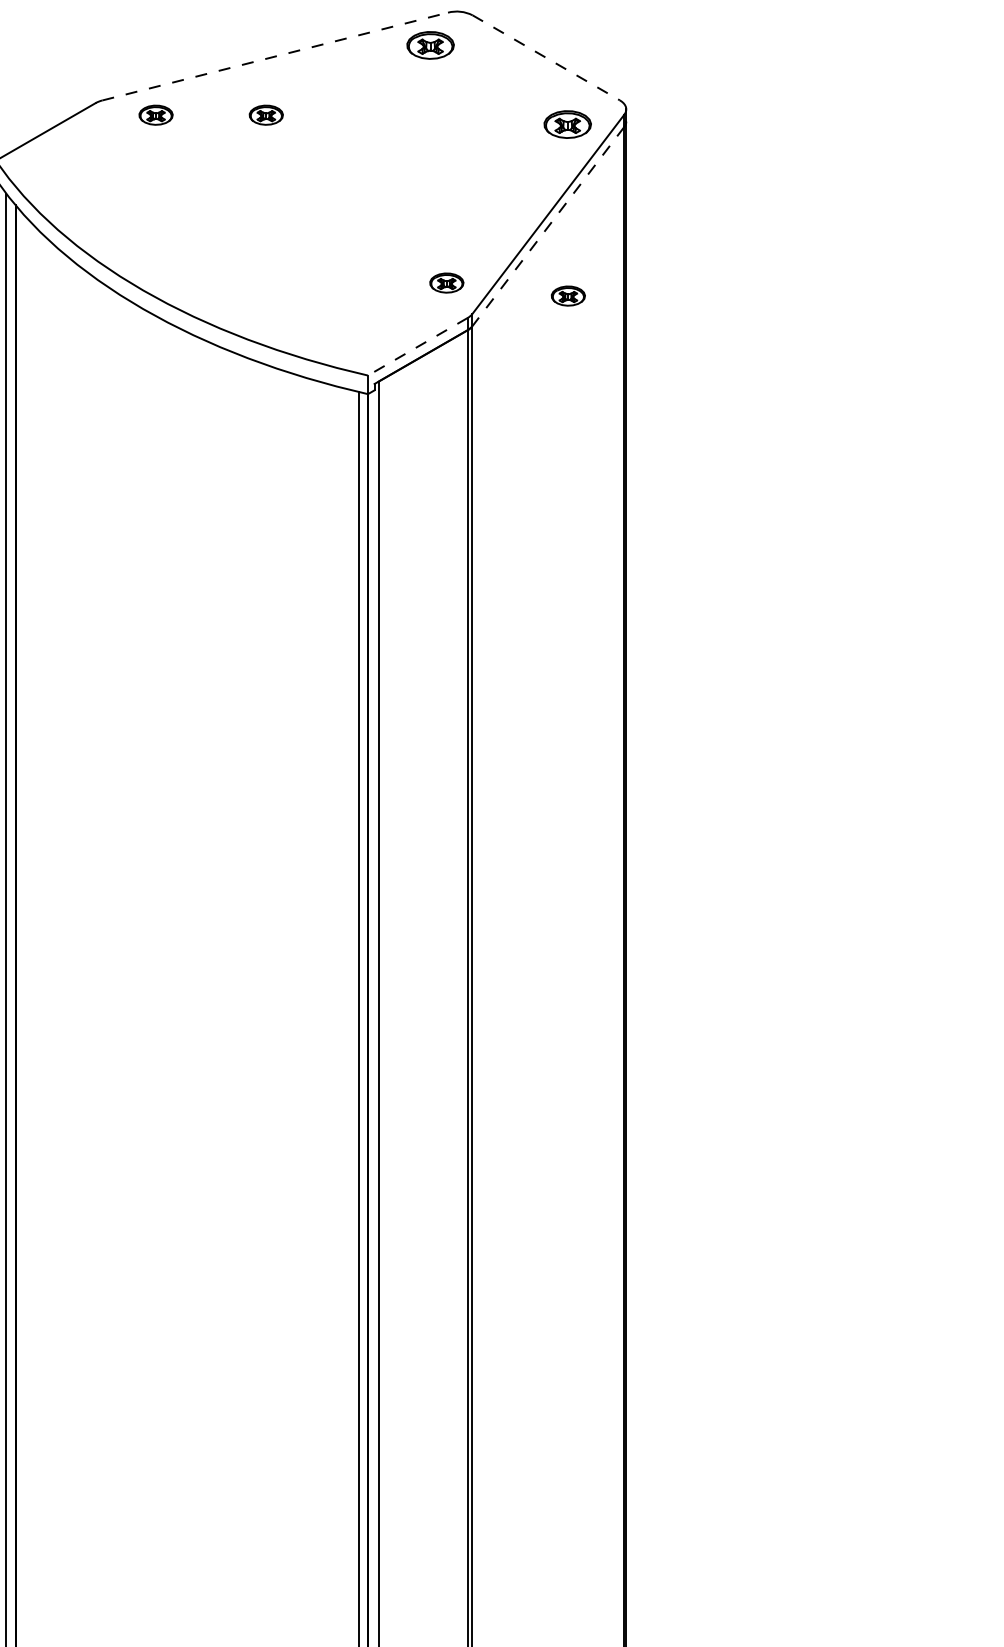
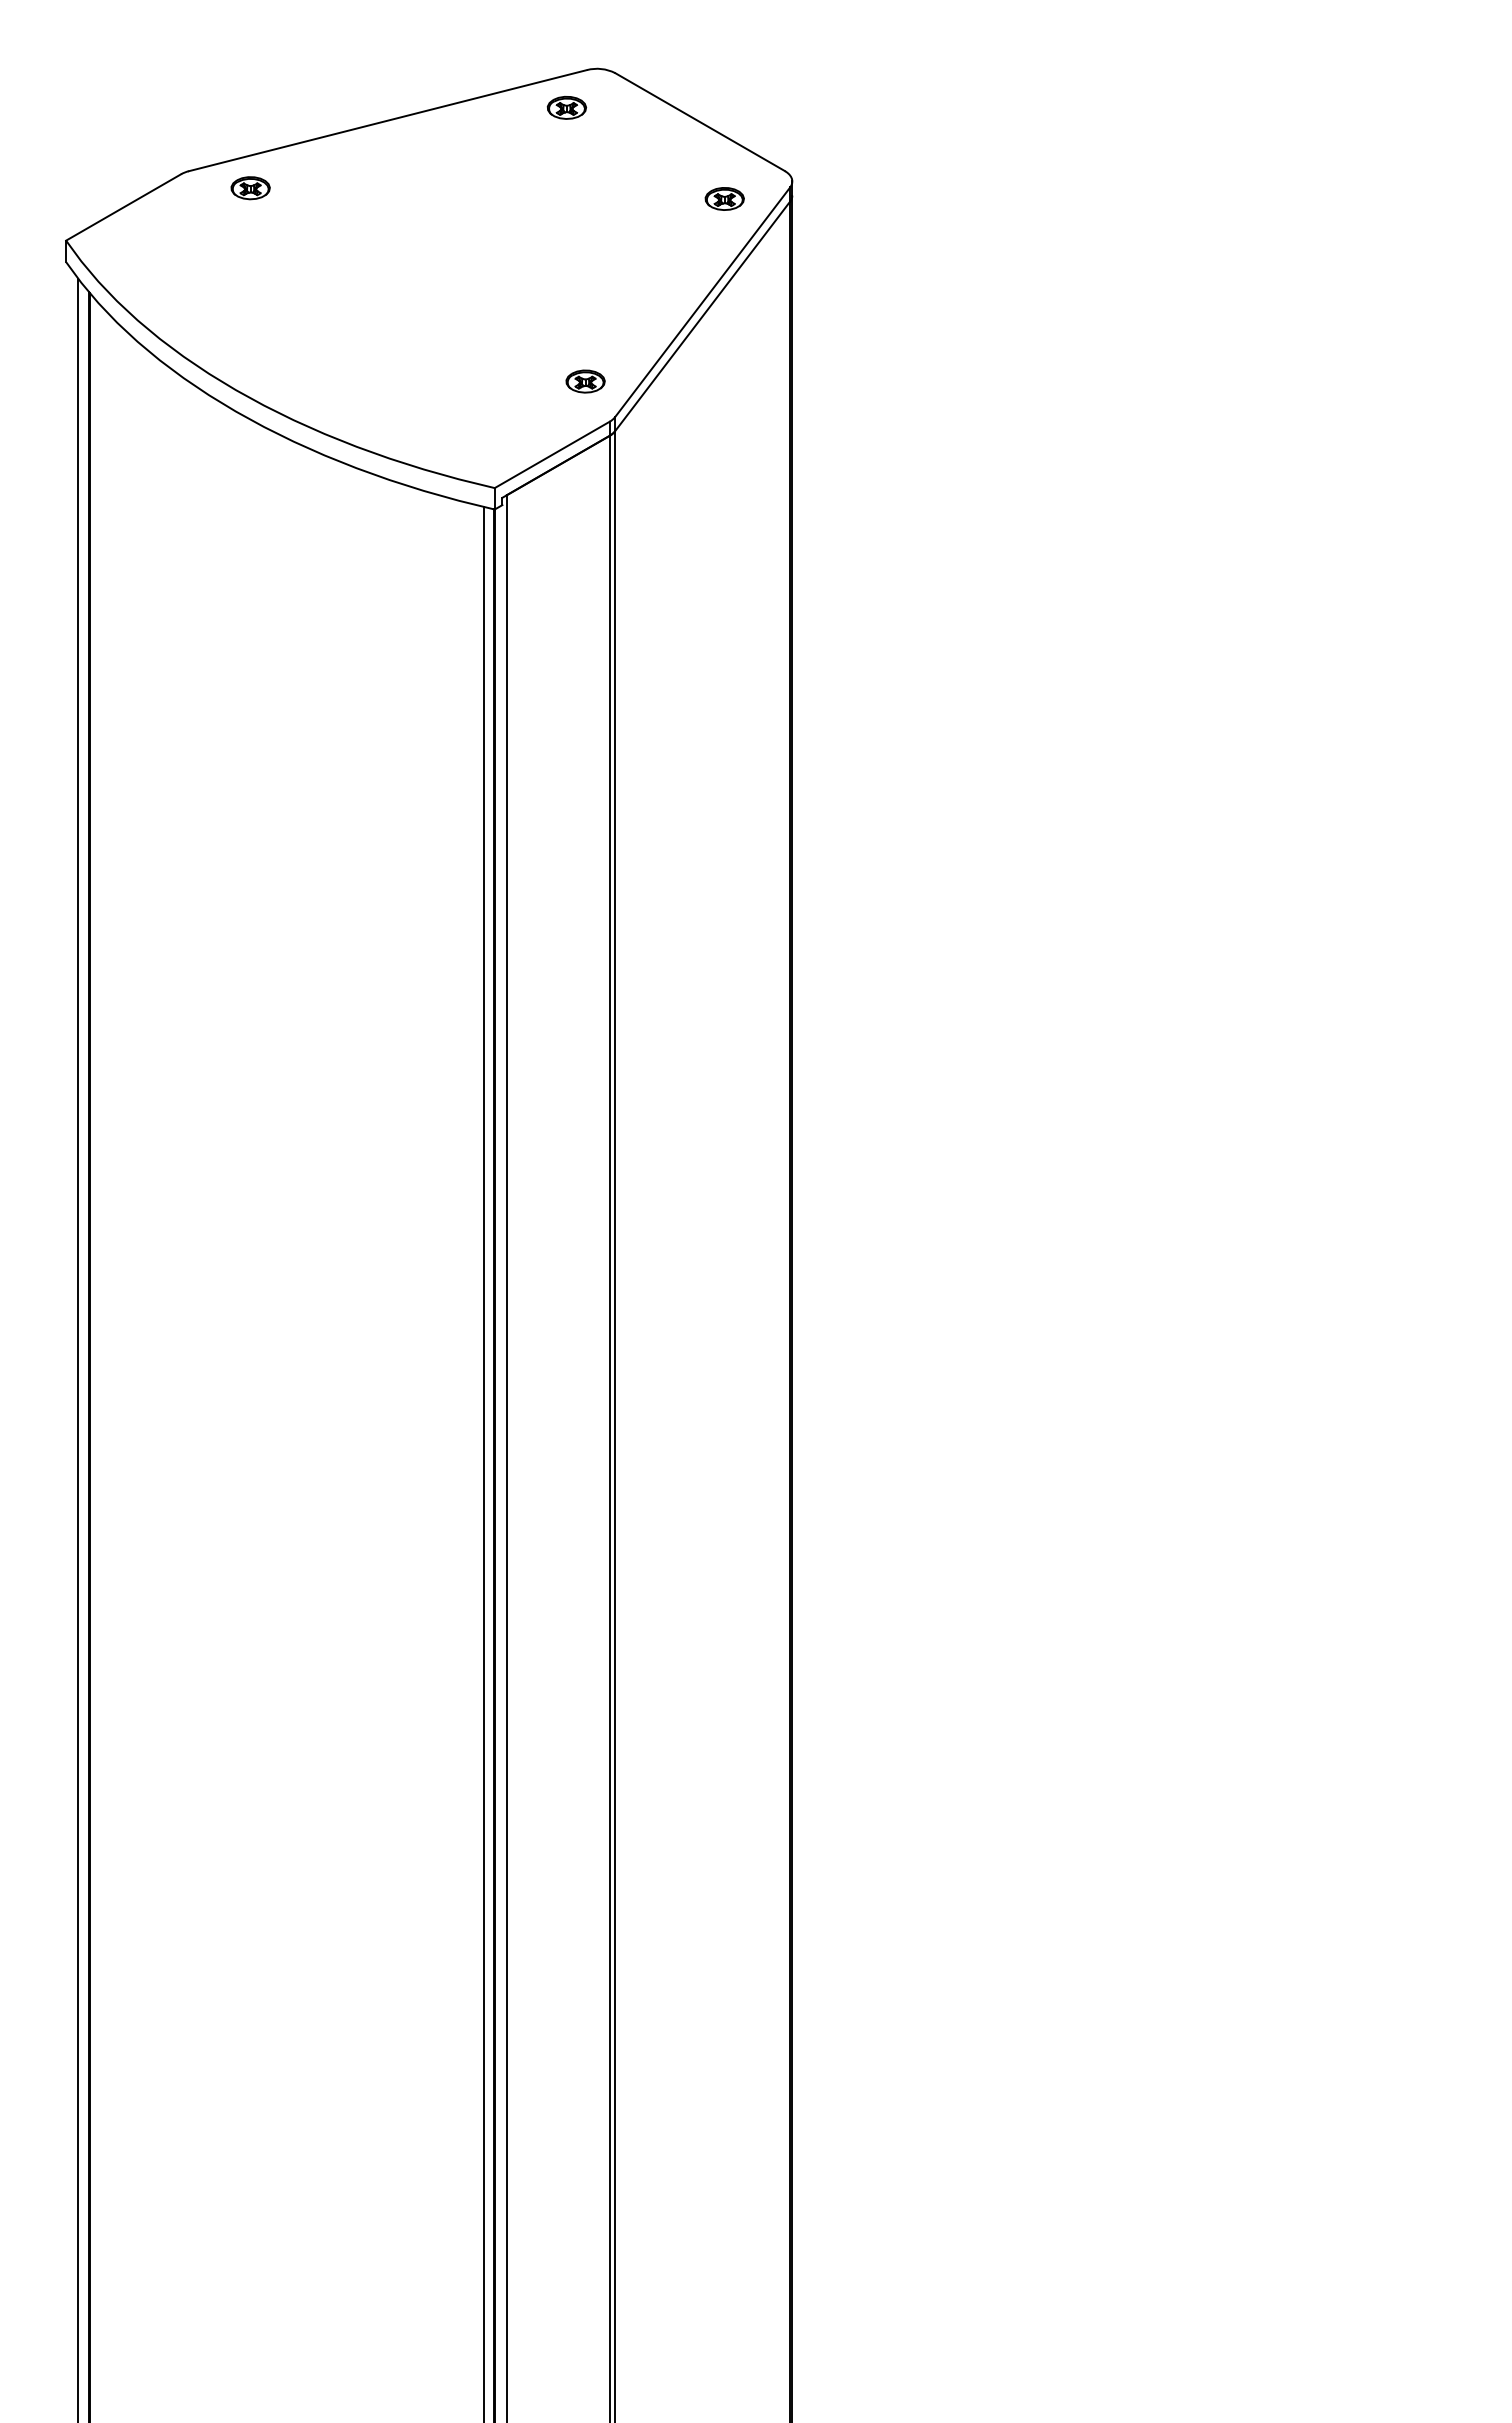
part: (430, 45) -> (566, 107), size x0.71
line: (275, 56) -> (388, 120), dashed -> solid
line: (546, 58) -> (700, 122), dashed -> solid
part: (266, 115) -> (377, 188), removed
part: (567, 124) -> (724, 198), size x0.71
line: (548, 226) -> (702, 316), dashed -> solid
part: (568, 296) -> (725, 396), removed
line: (417, 347) -> (551, 455), dashed -> solid

